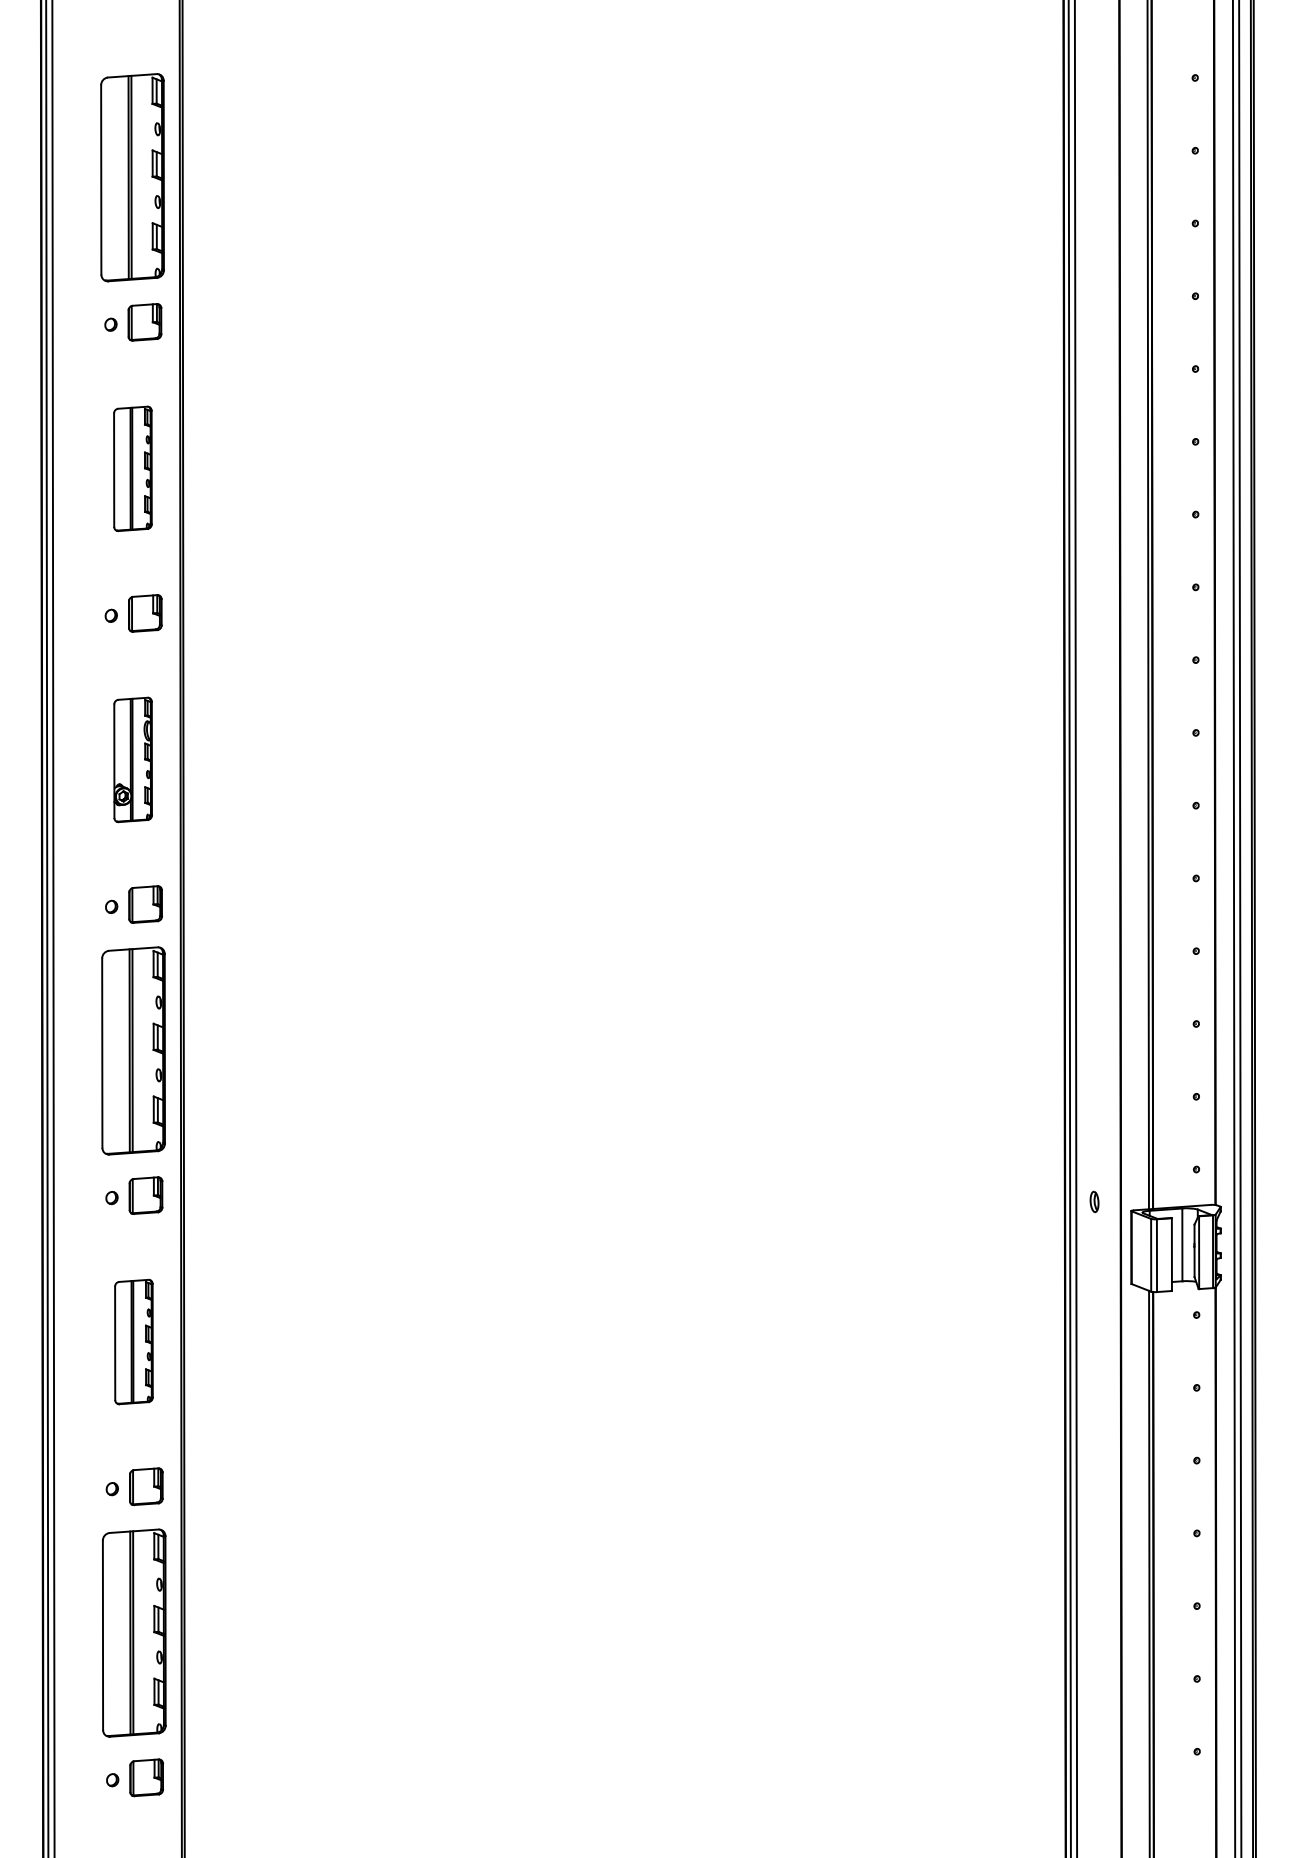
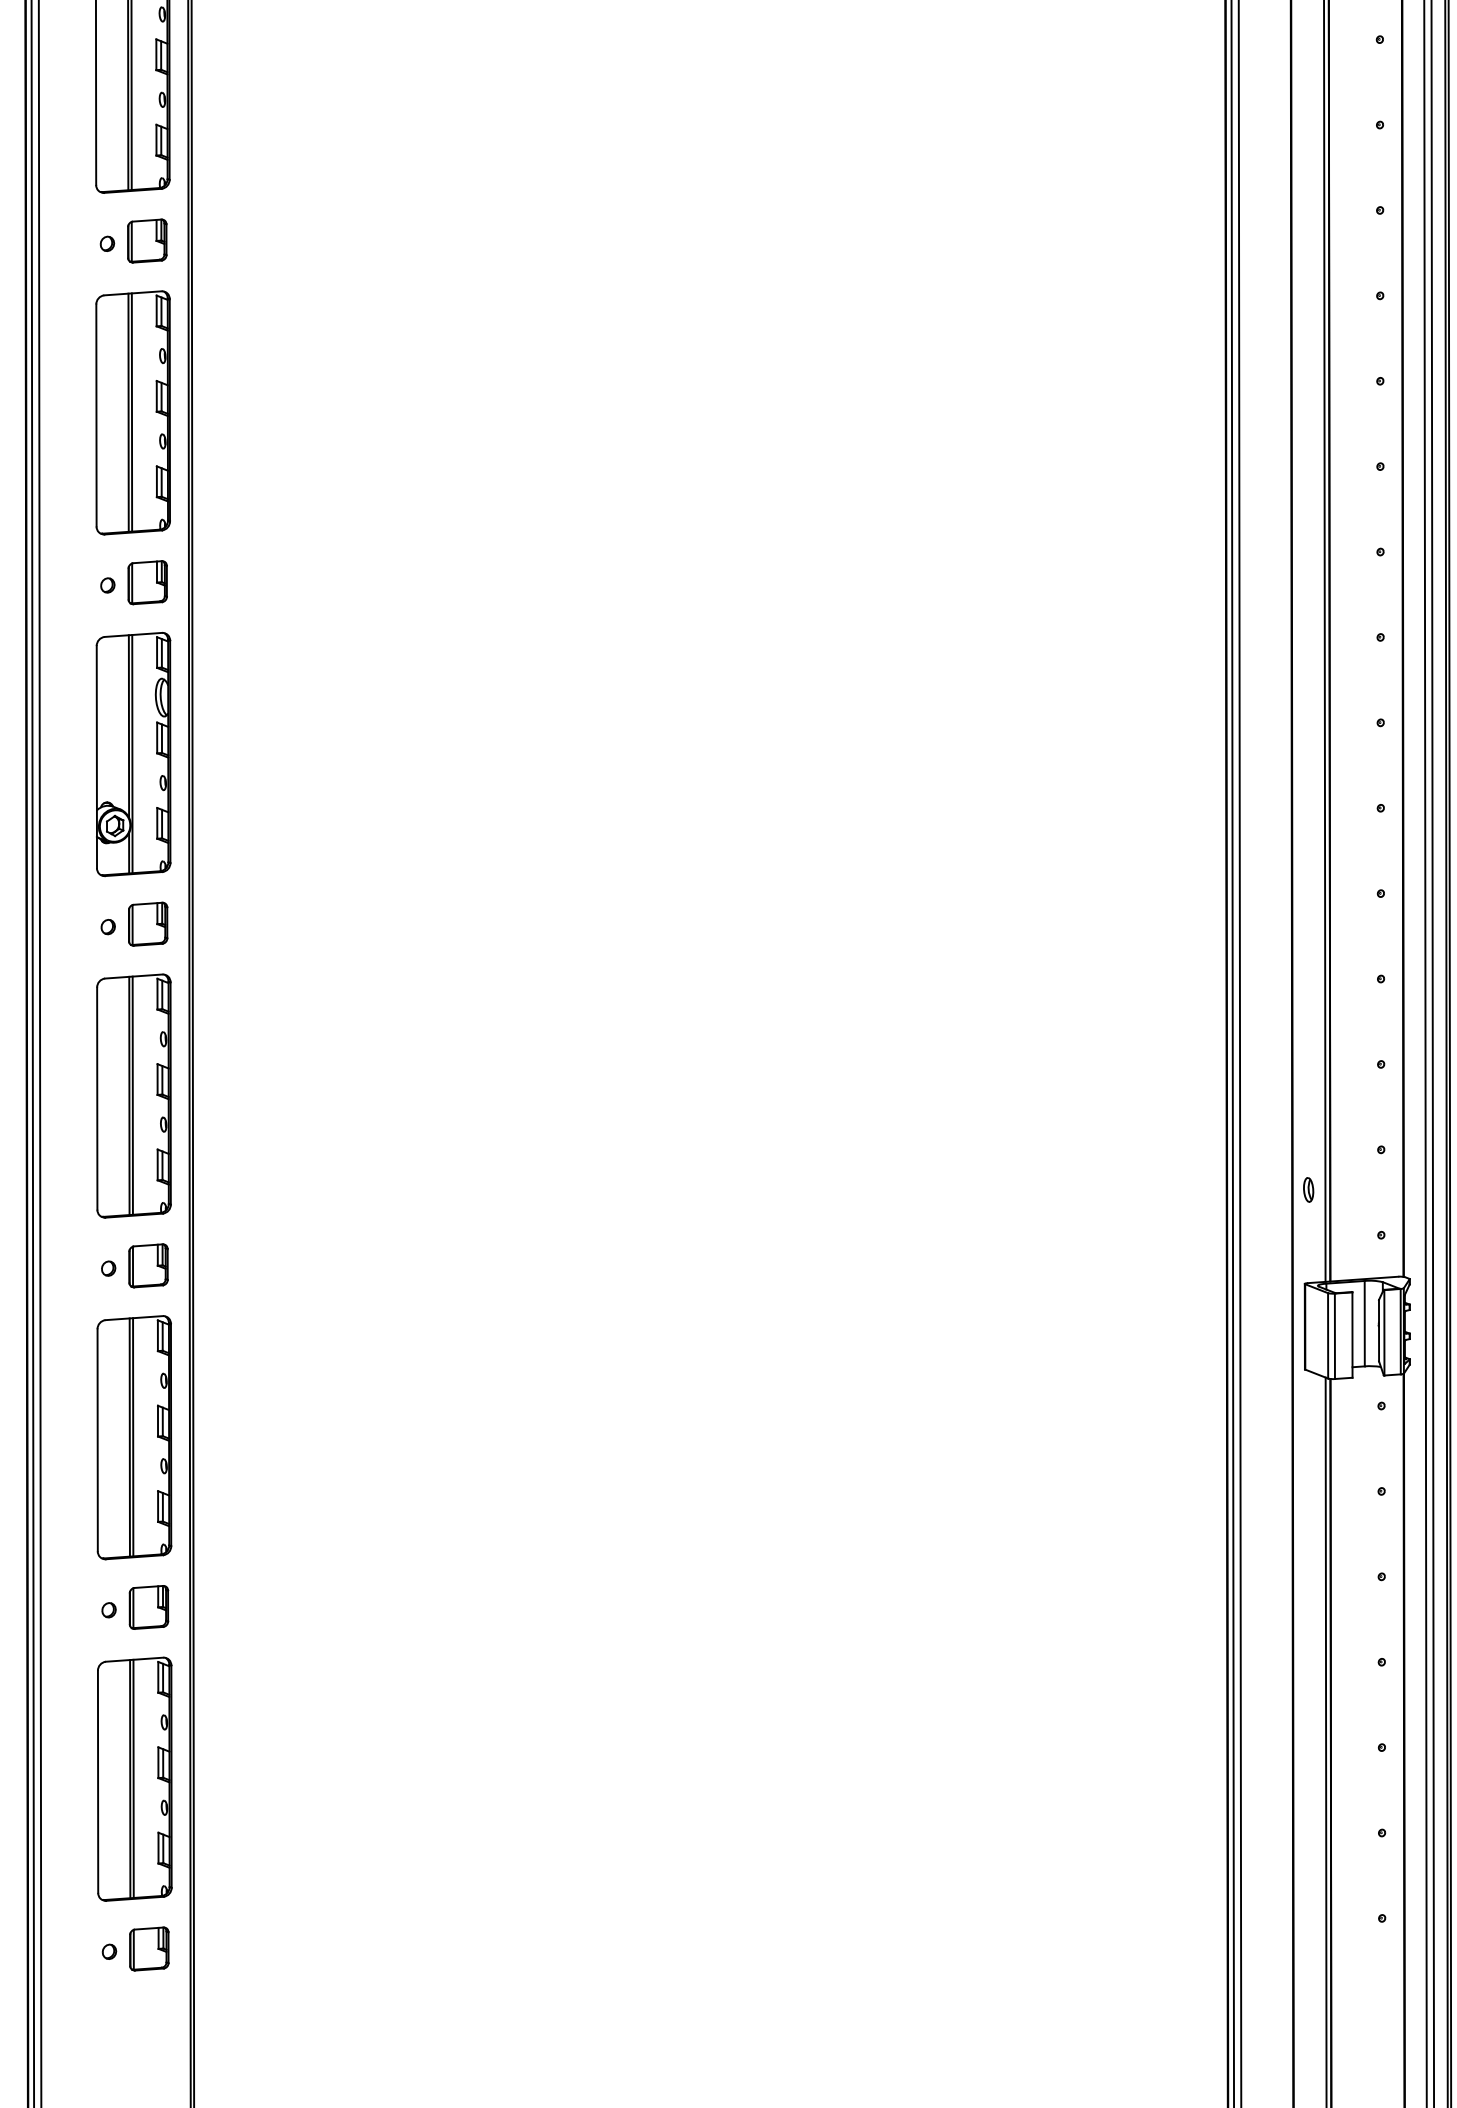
part: (132, 468) -> (132, 412), size x1.67
part: (132, 759) -> (132, 754), size x1.67
part: (1094, 1201) -> (1308, 1189), moved
part: (133, 1341) -> (133, 1437), size x1.67

